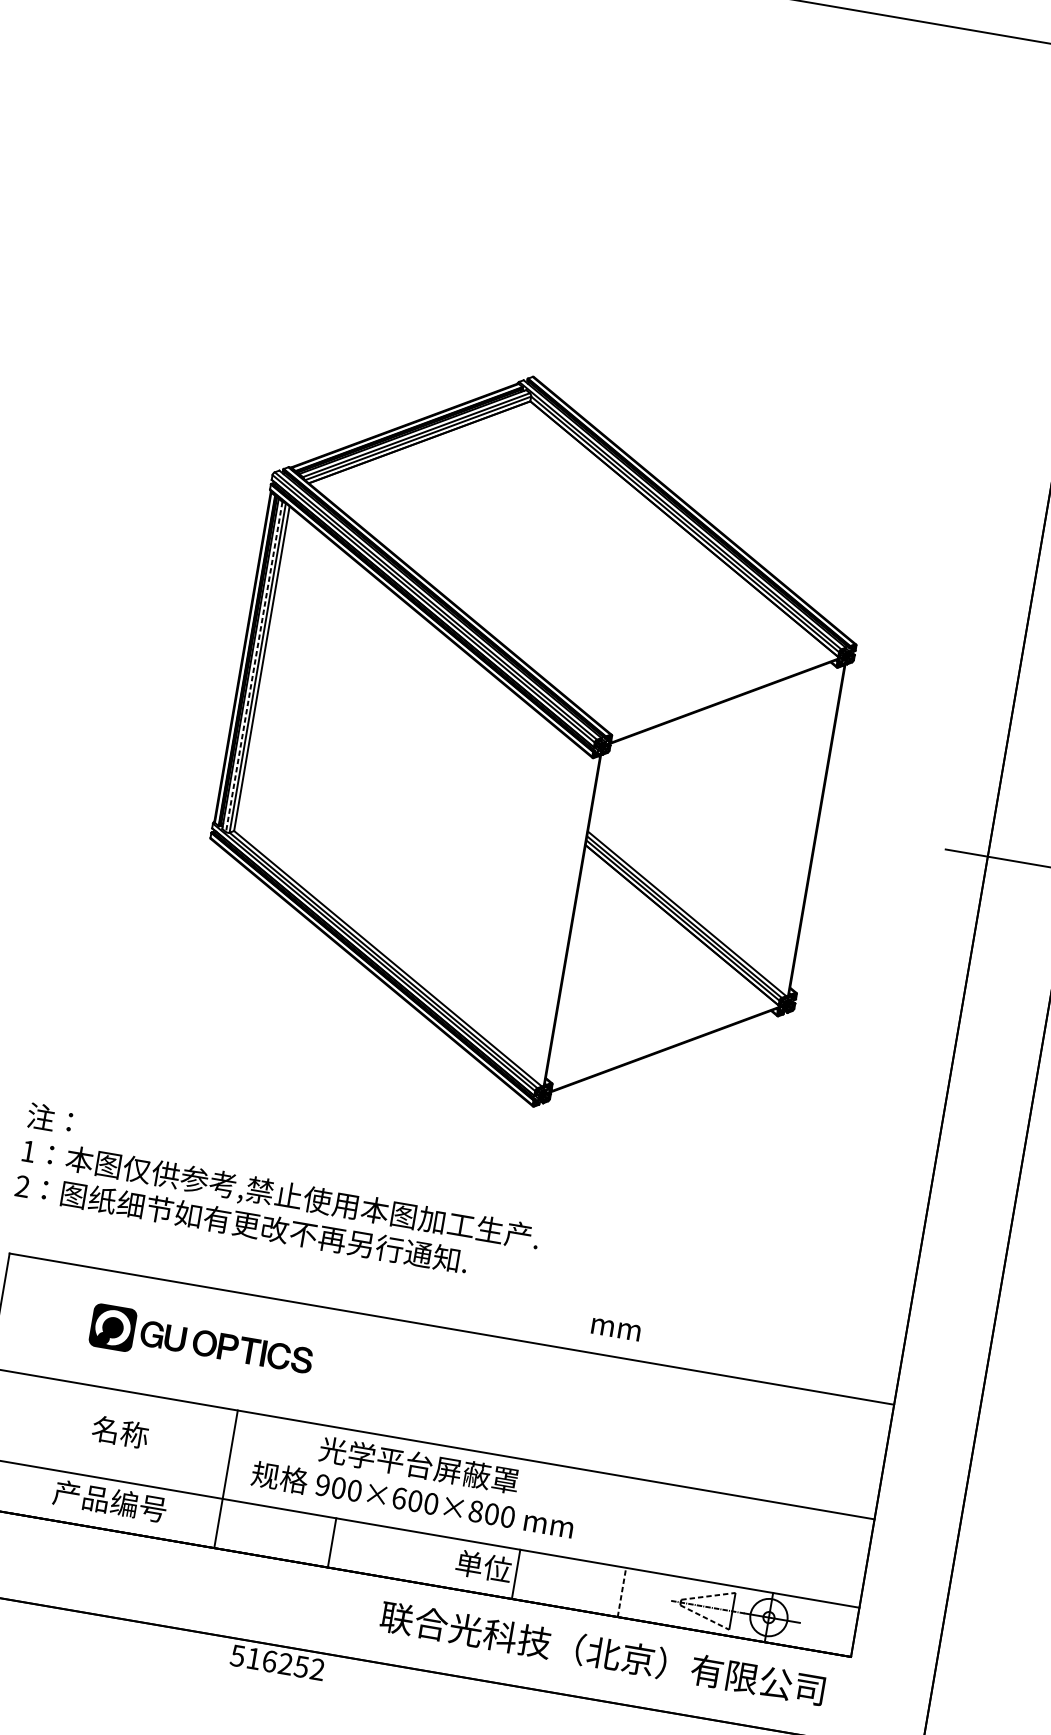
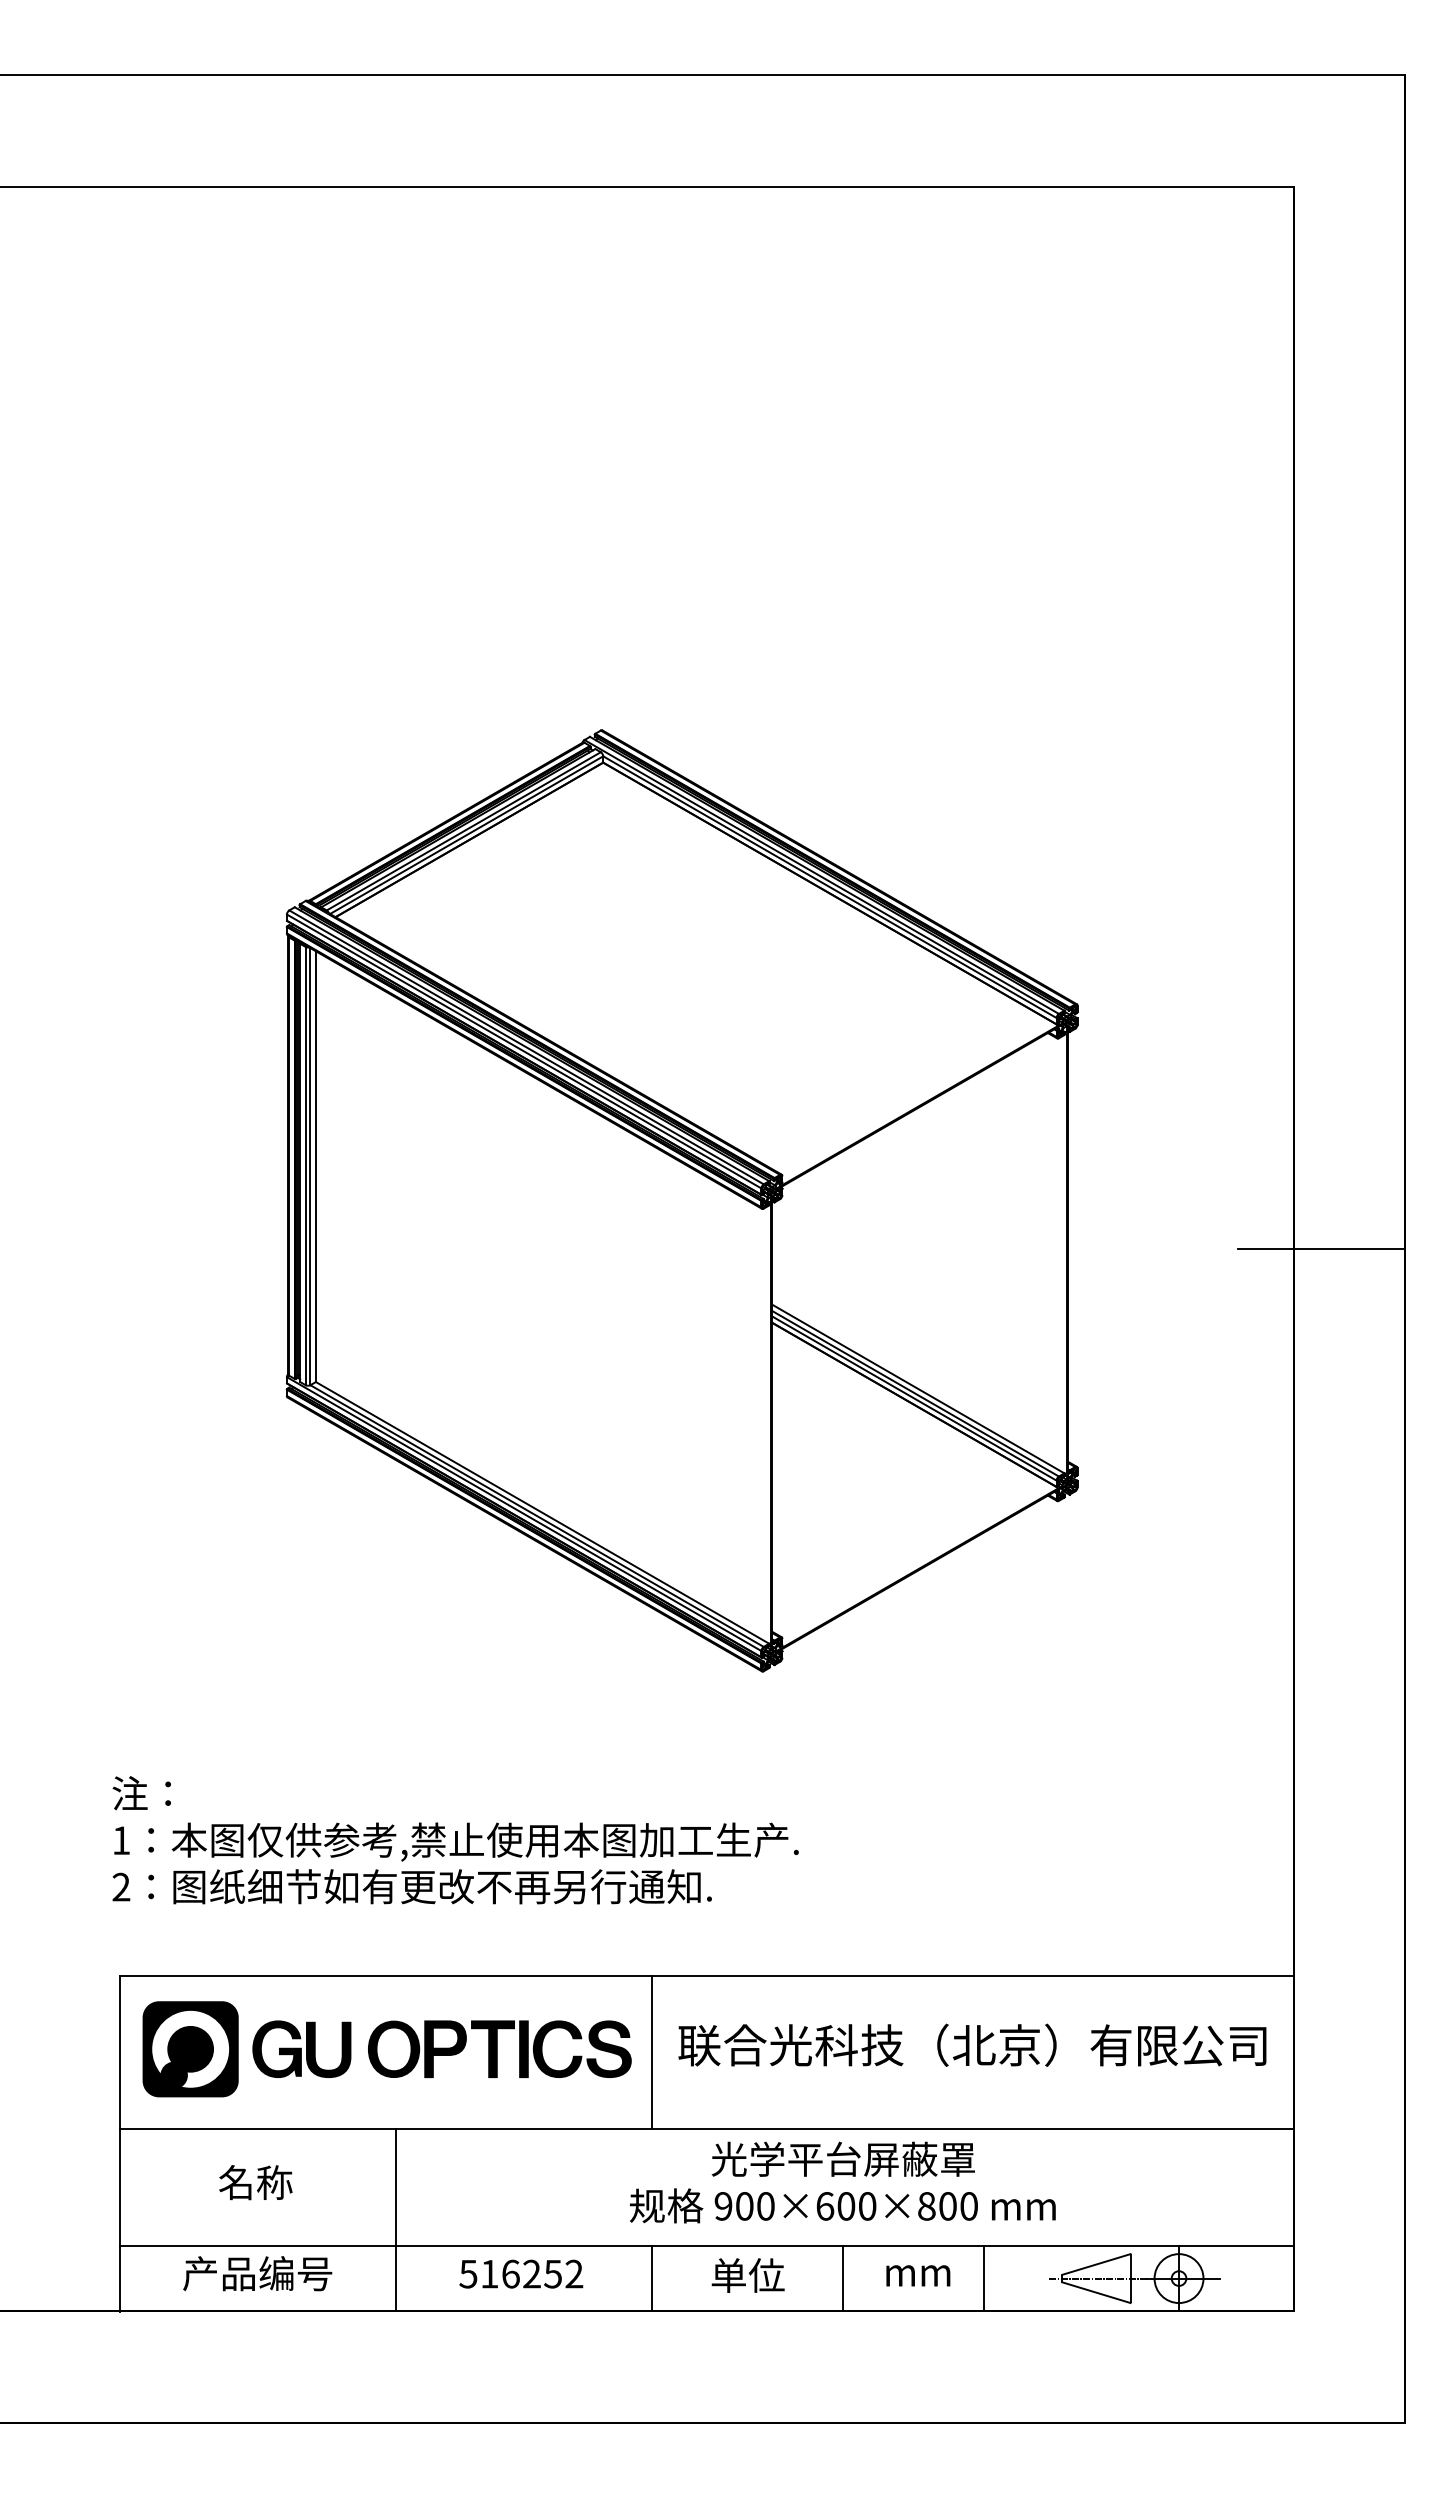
line: (254, 667) -> (305, 1166), dashed -> solid
text: (616, 1329) -> (918, 2275), moved
part: (201, 1342) -> (386, 2049), size x1.67
line: (401, 1378) -> (652, 2051), added
text: (120, 1432) -> (255, 2182), moved
line: (226, 1479) -> (396, 2219), moved
text: (415, 1482) -> (842, 2182), moved
text: (110, 1501) -> (257, 2273), moved
line: (332, 1542) -> (652, 2278), moved
text: (483, 1566) -> (747, 2275), moved
line: (621, 1592) -> (983, 2278), dashed -> solid
line: (708, 1596) -> (1096, 2264), dashed -> solid
line: (704, 1617) -> (1096, 2292), dashed -> solid
text: (602, 1652) -> (972, 2044), moved
text: (277, 1662) -> (521, 2273), moved

